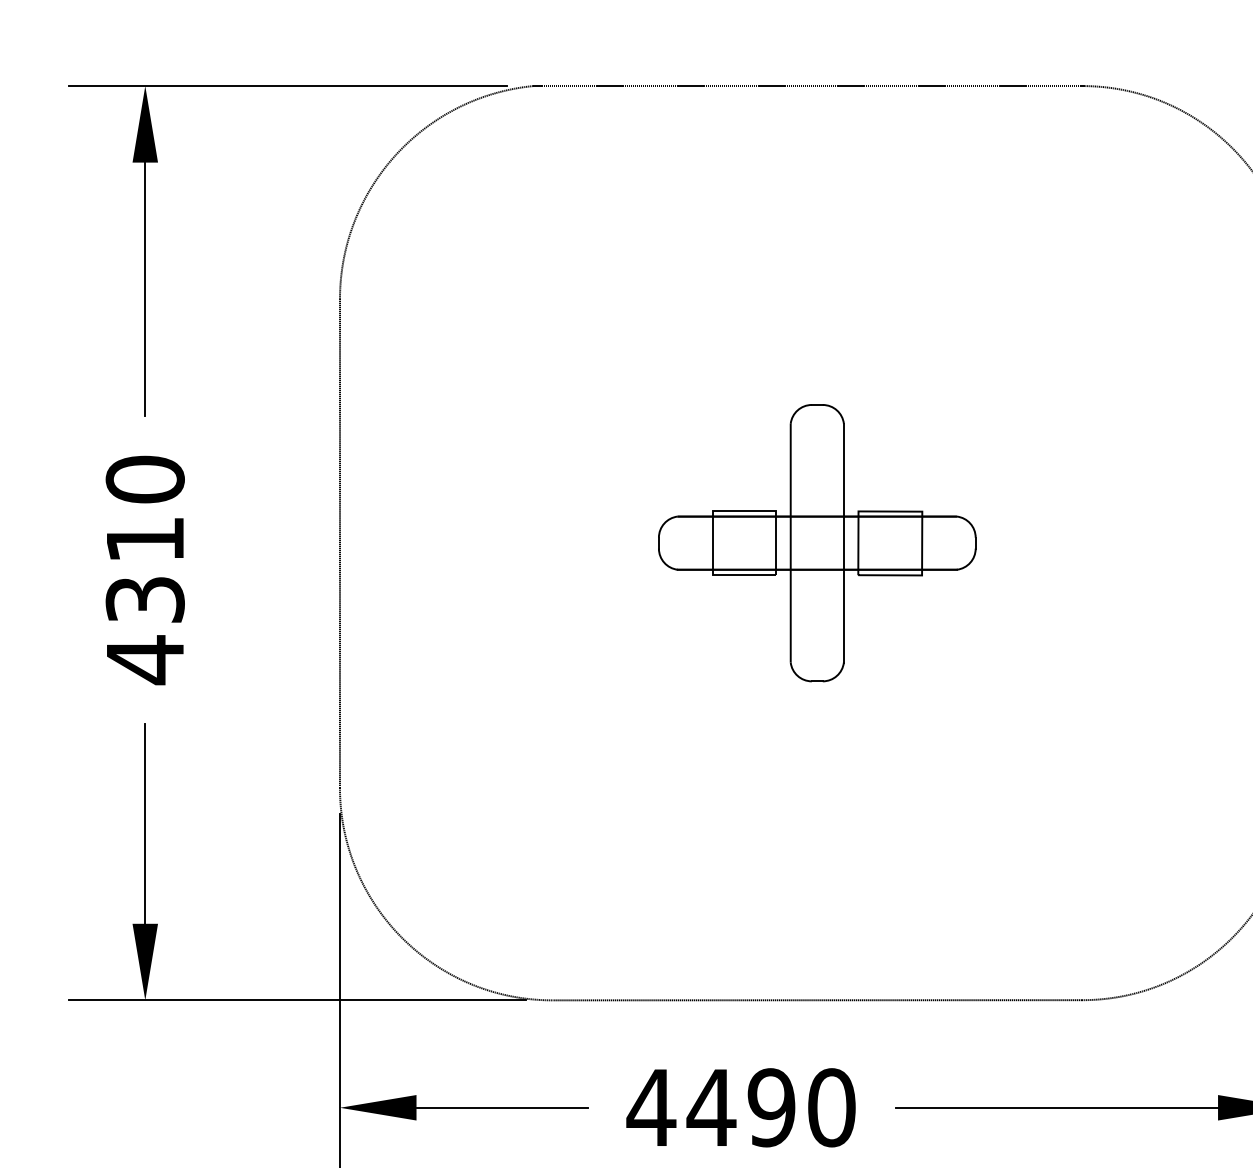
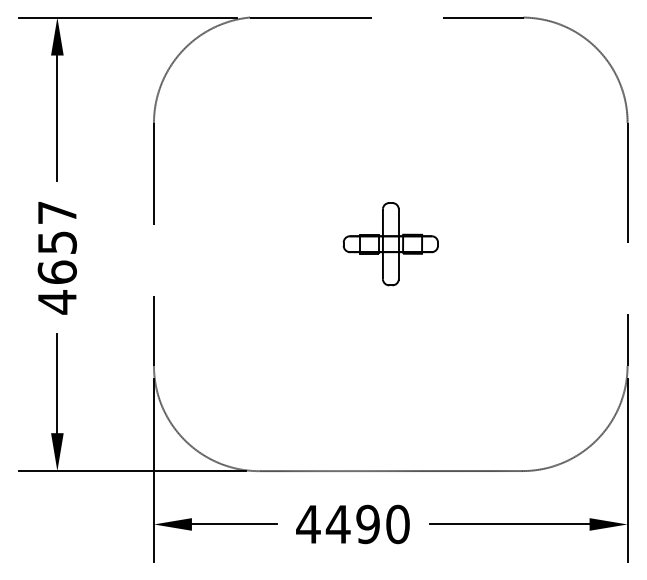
text: (143, 539) -> (56, 242), 4310 -> 4657
part: (816, 541) -> (390, 243), size x0.6

